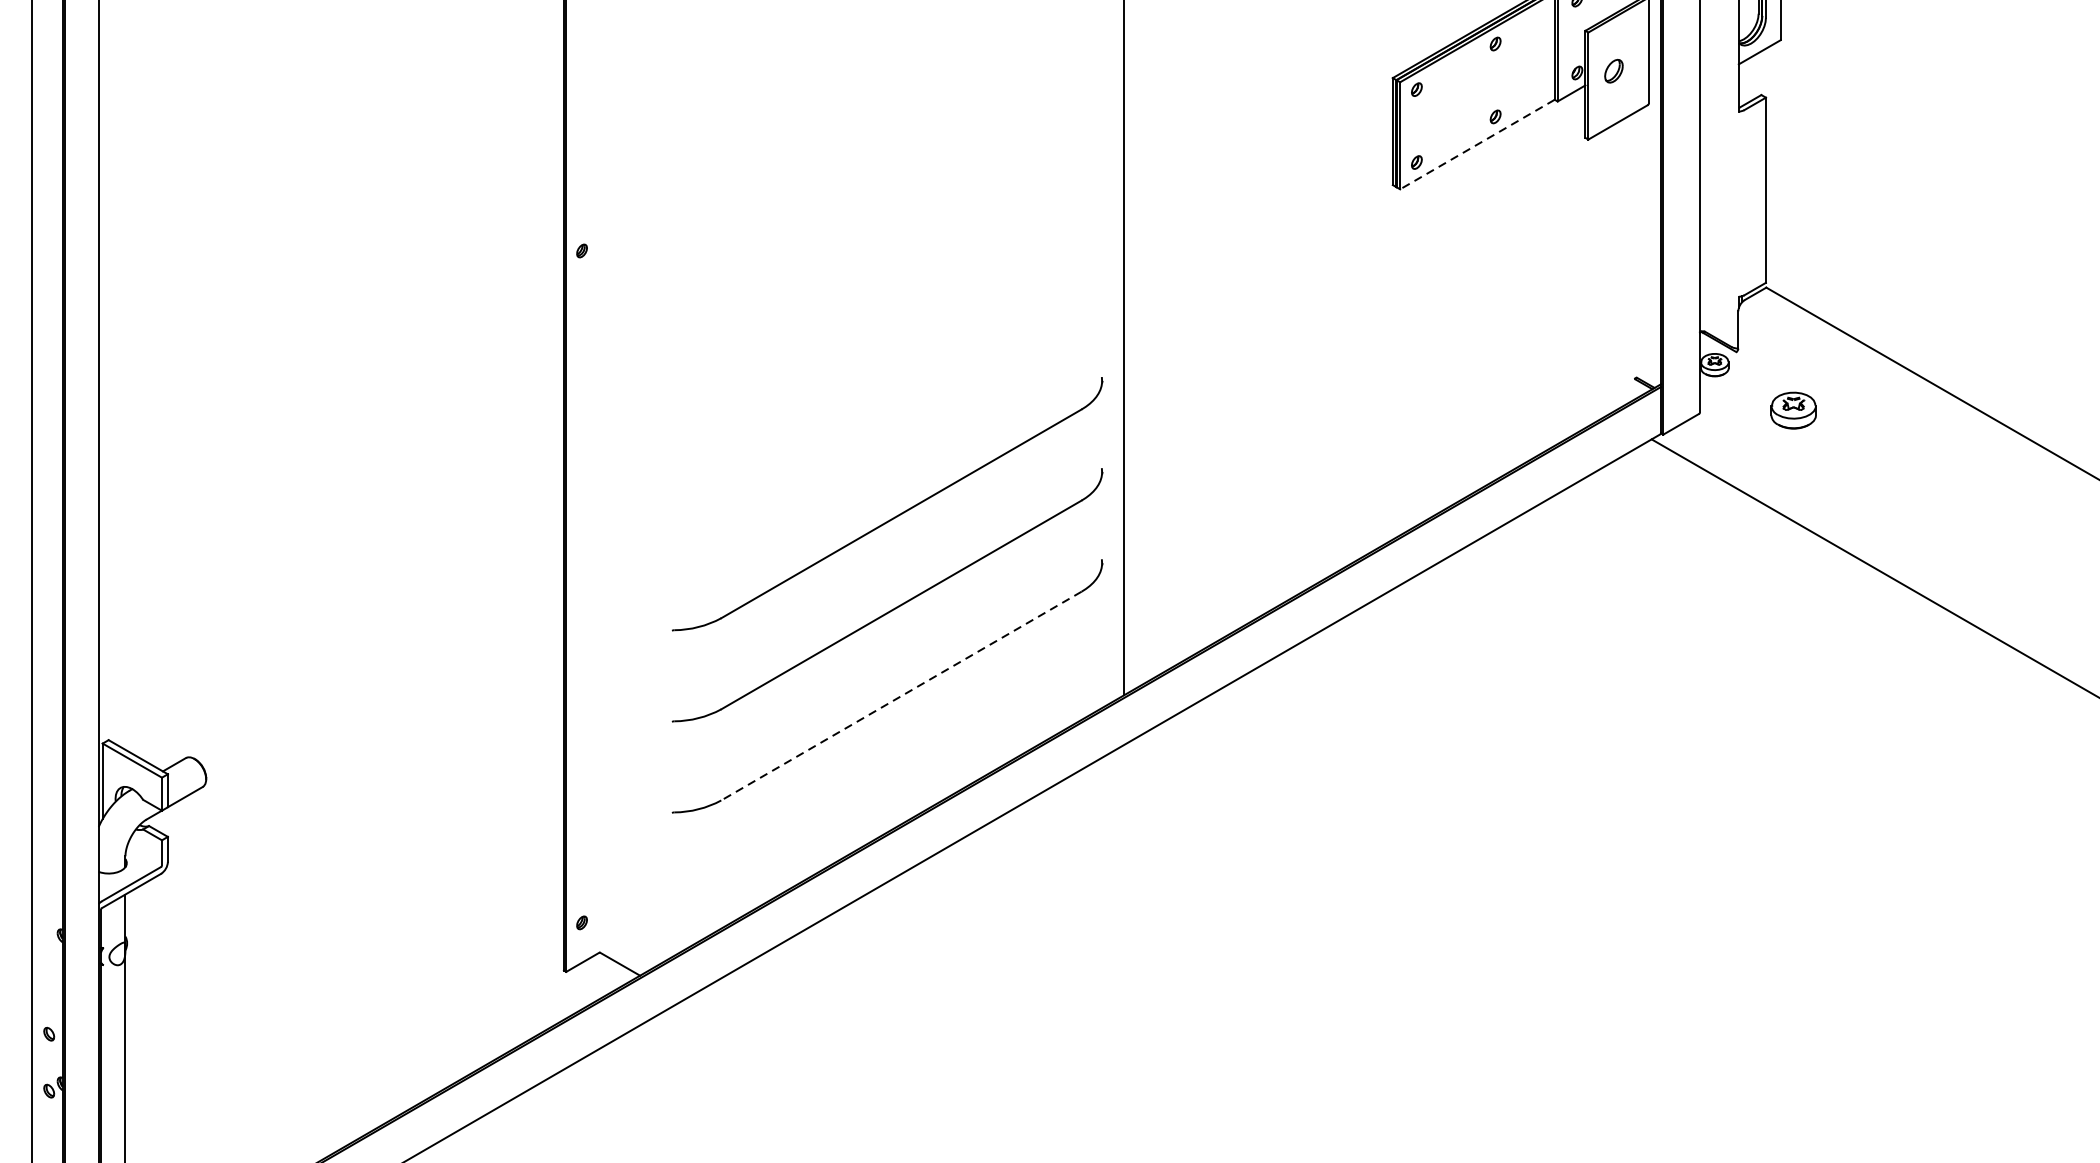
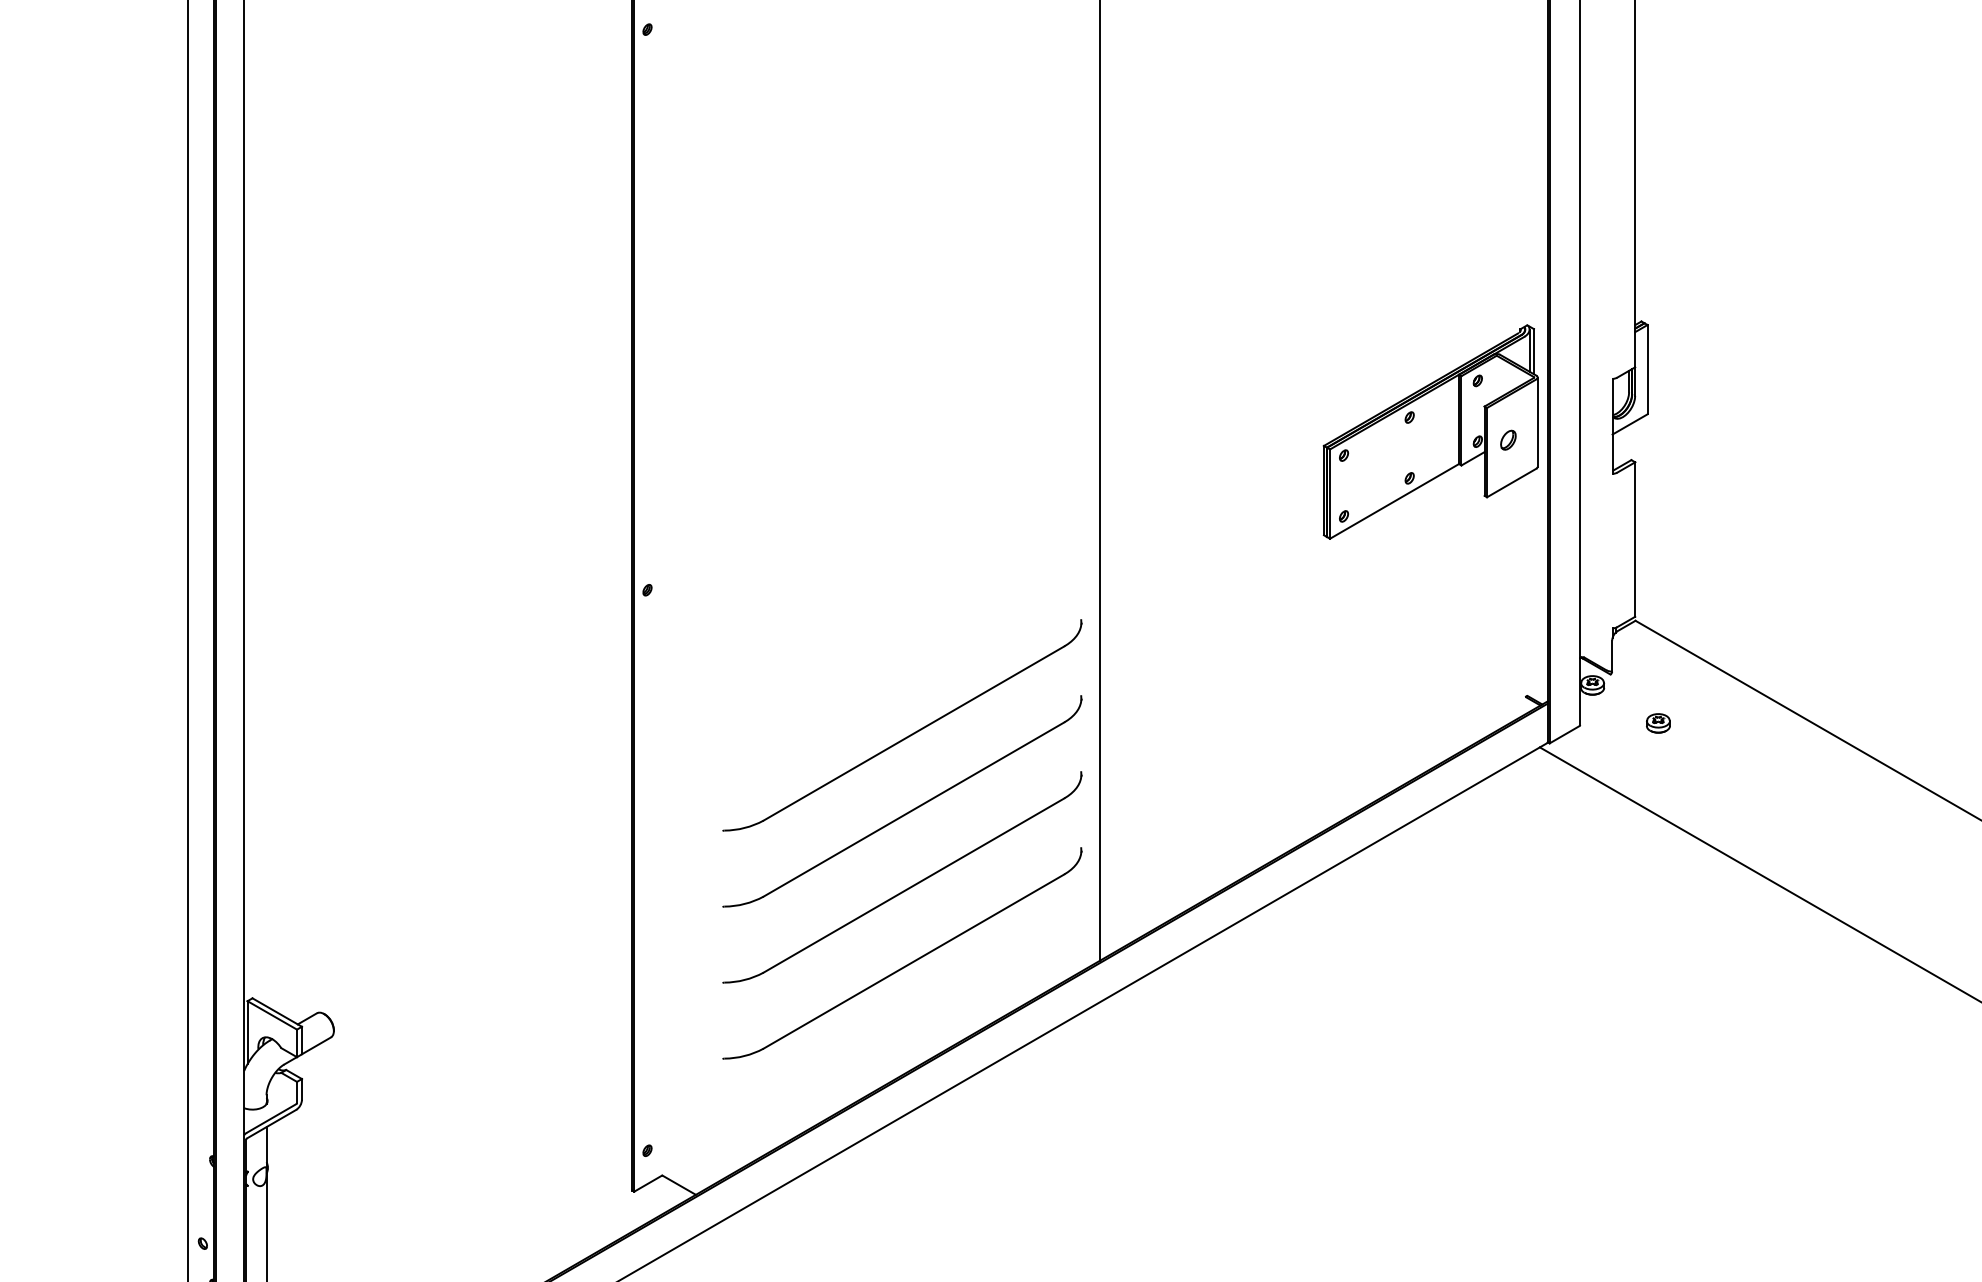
line: (1477, 144) -> (1394, 501), dashed -> solid
part: (1793, 410) -> (1658, 723), size x0.62
part: (894, 425) -> (908, 735), added
line: (900, 696) -> (913, 961), dashed -> solid

